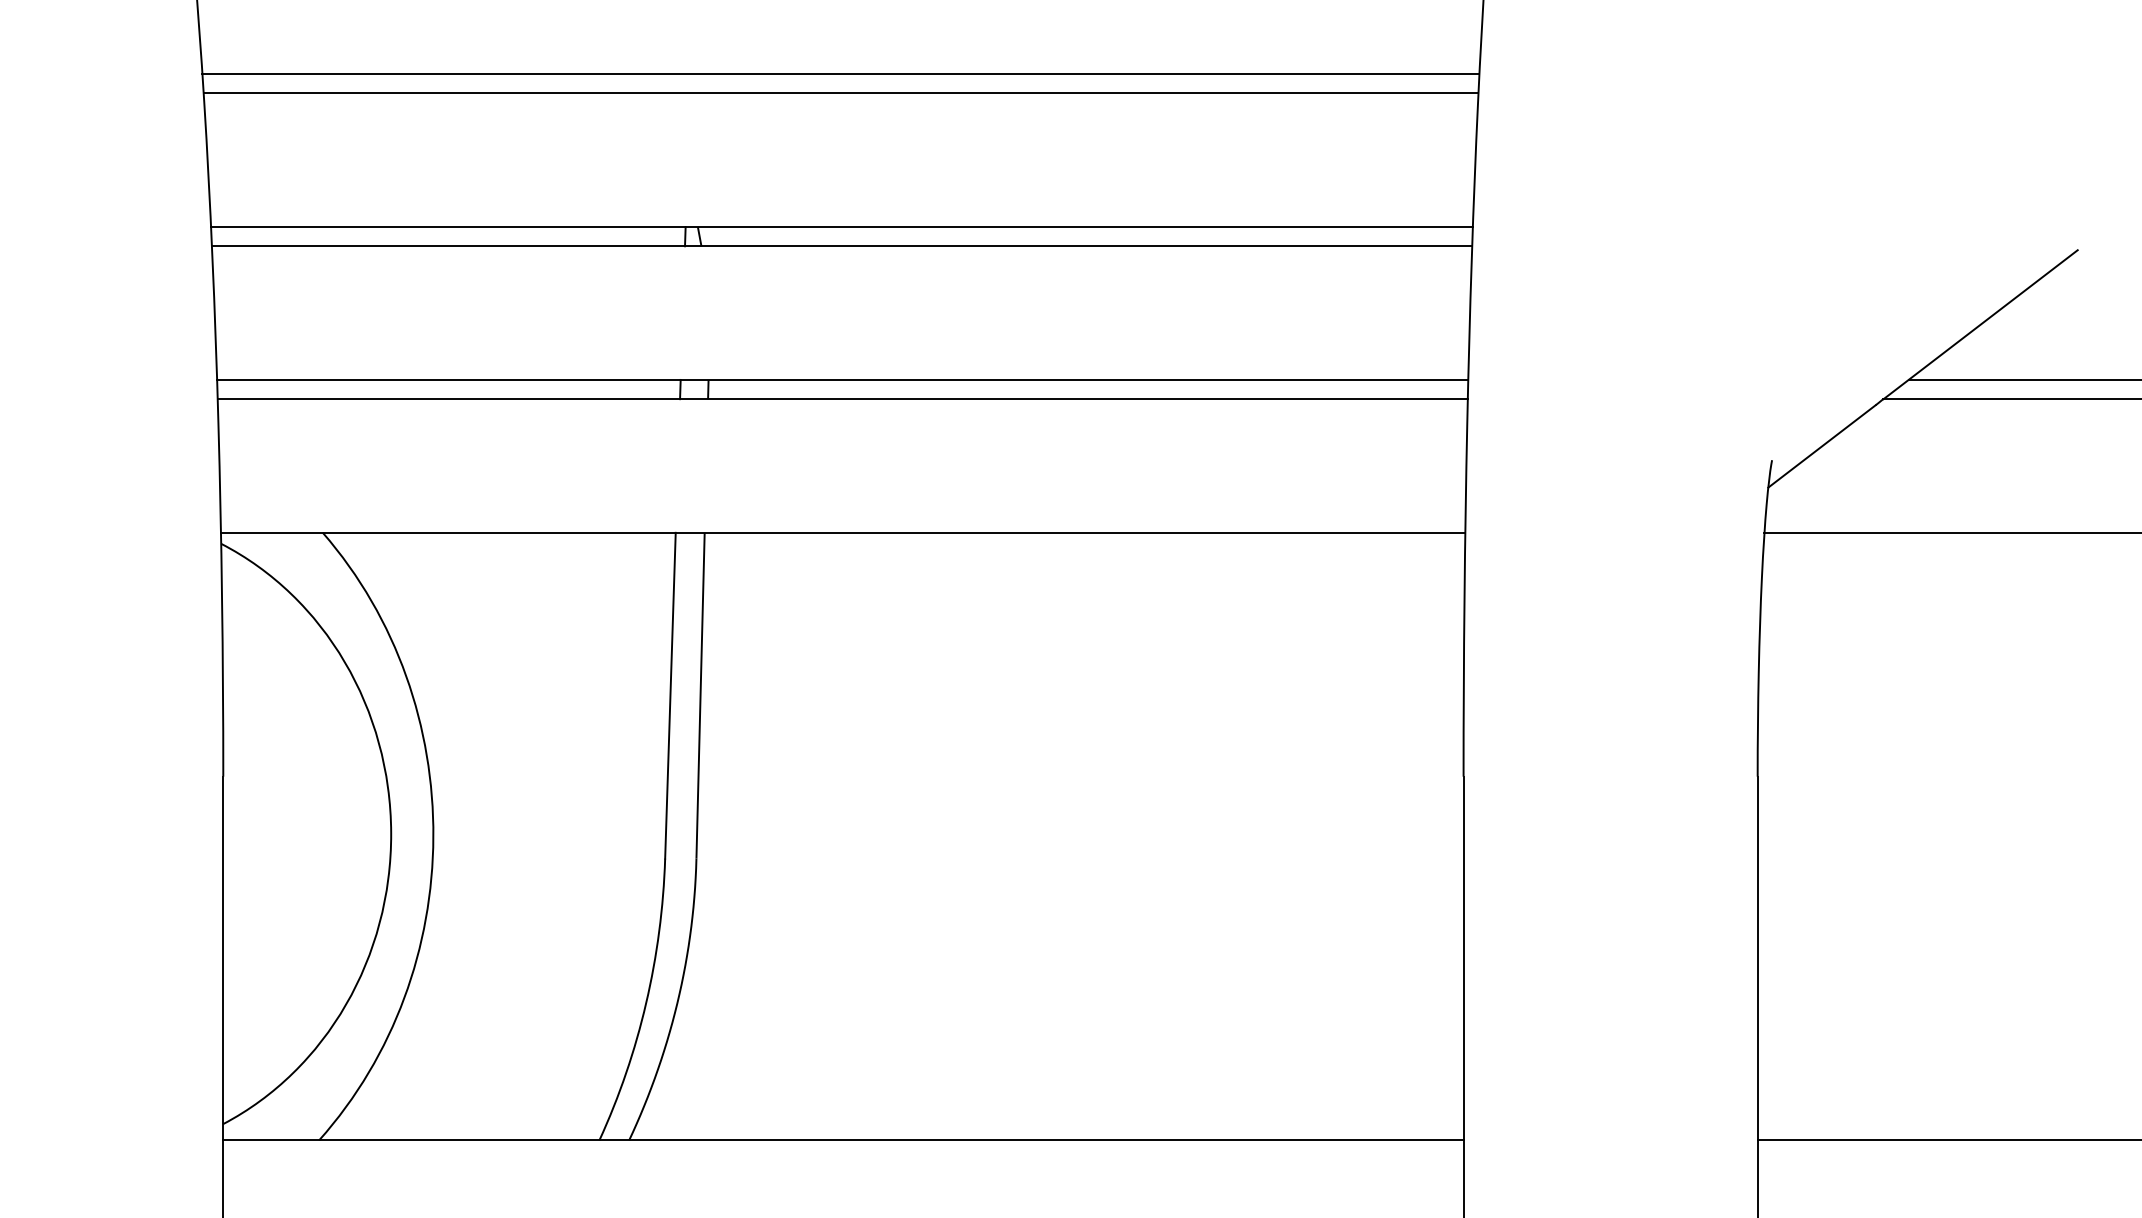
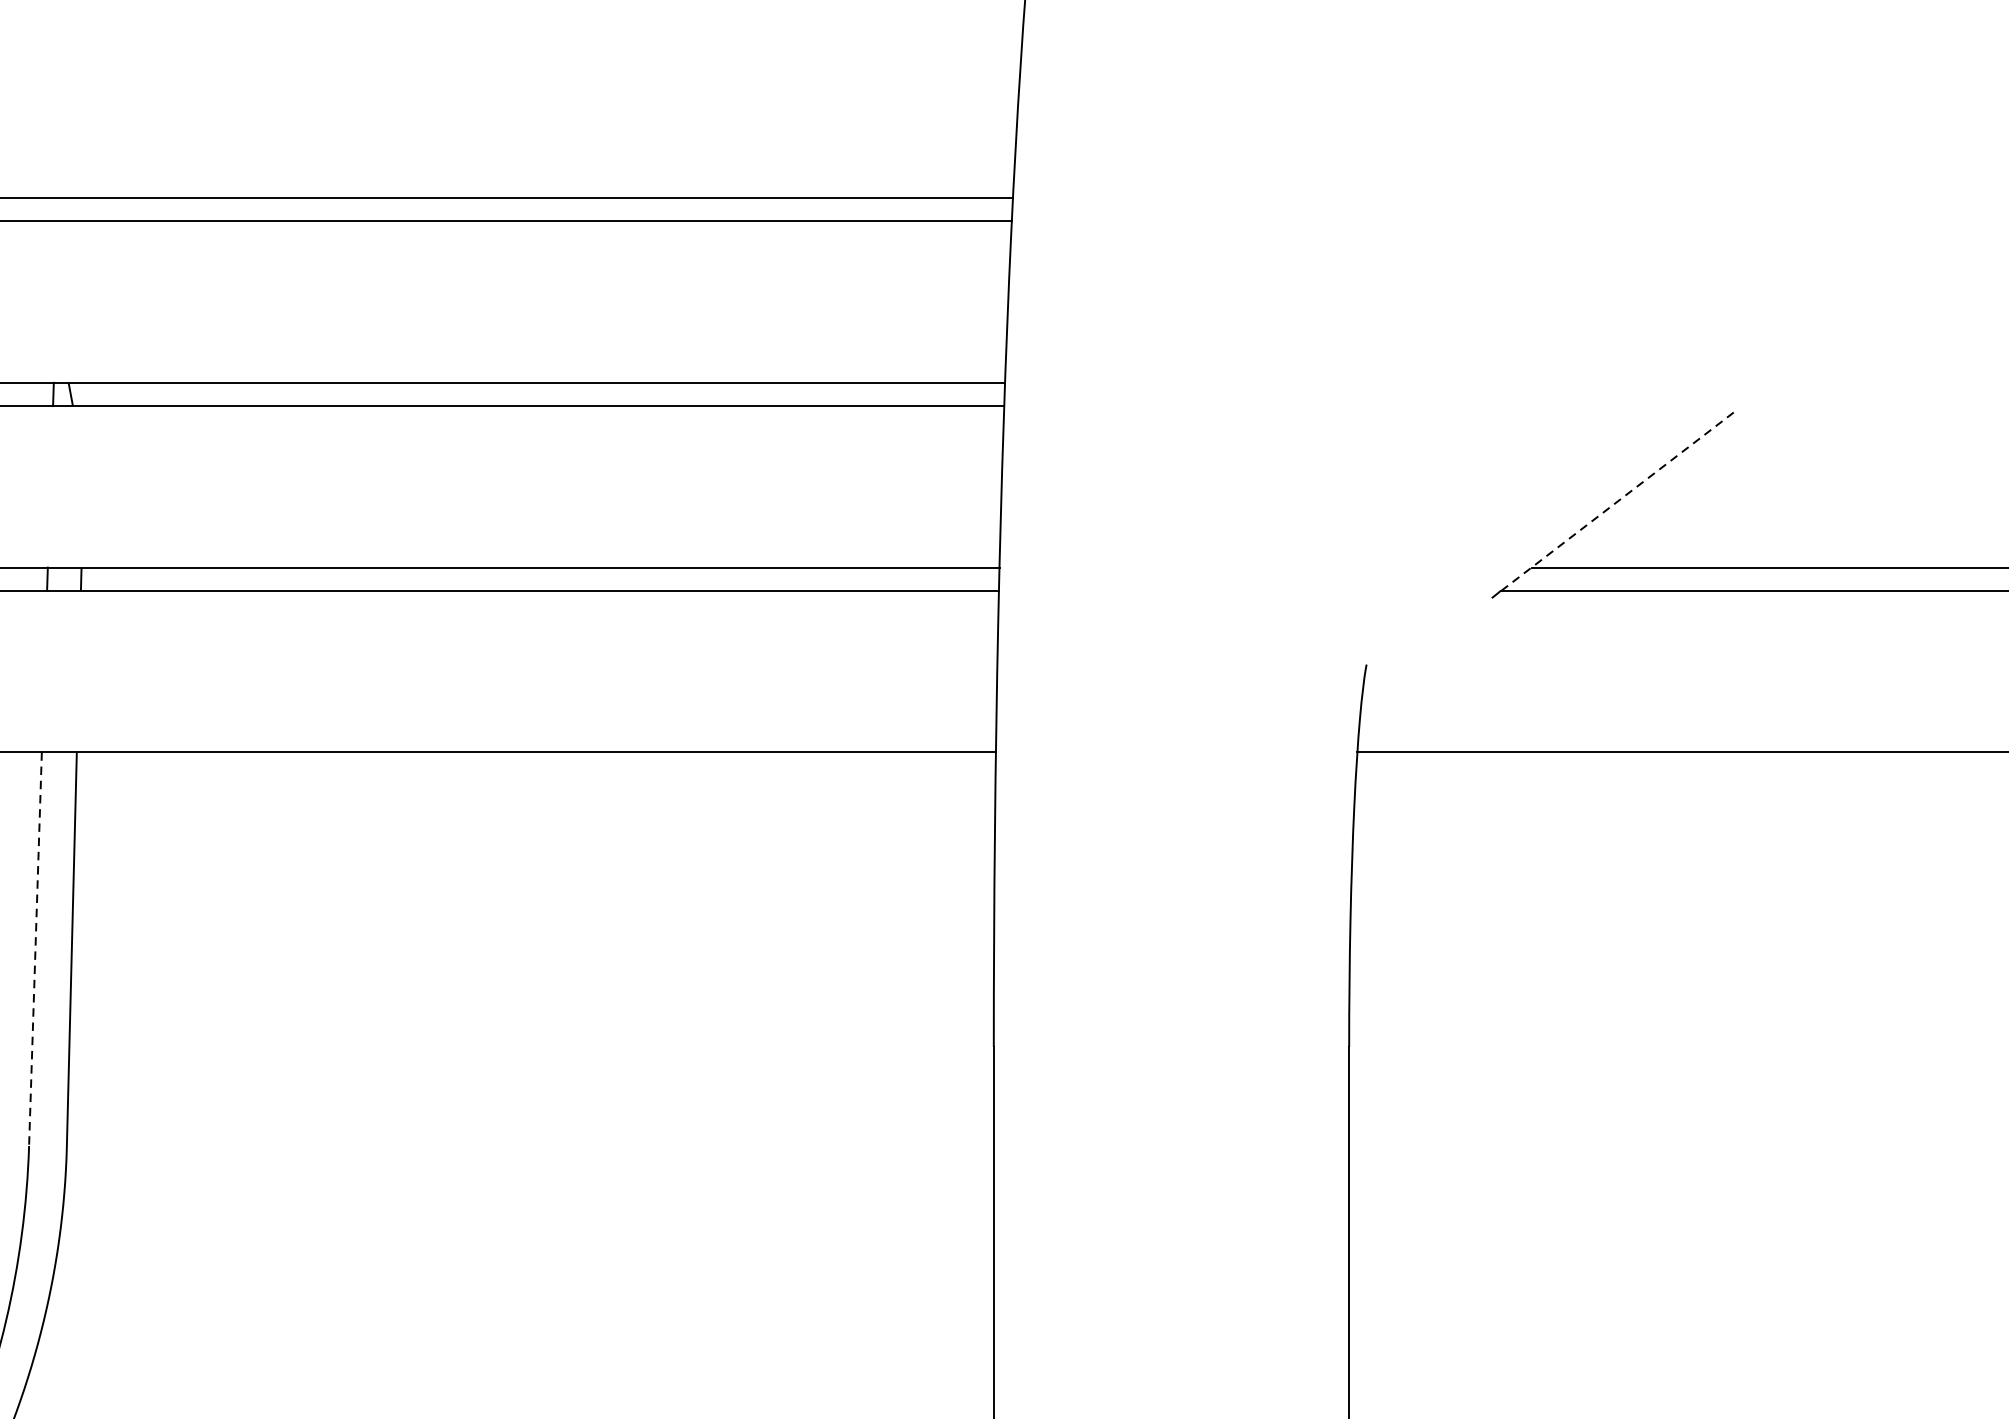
line: (1981, 324) -> (1619, 500), solid -> dashed
line: (1821, 446) -> (1426, 648), removed
line: (670, 695) -> (35, 948), solid -> dashed

